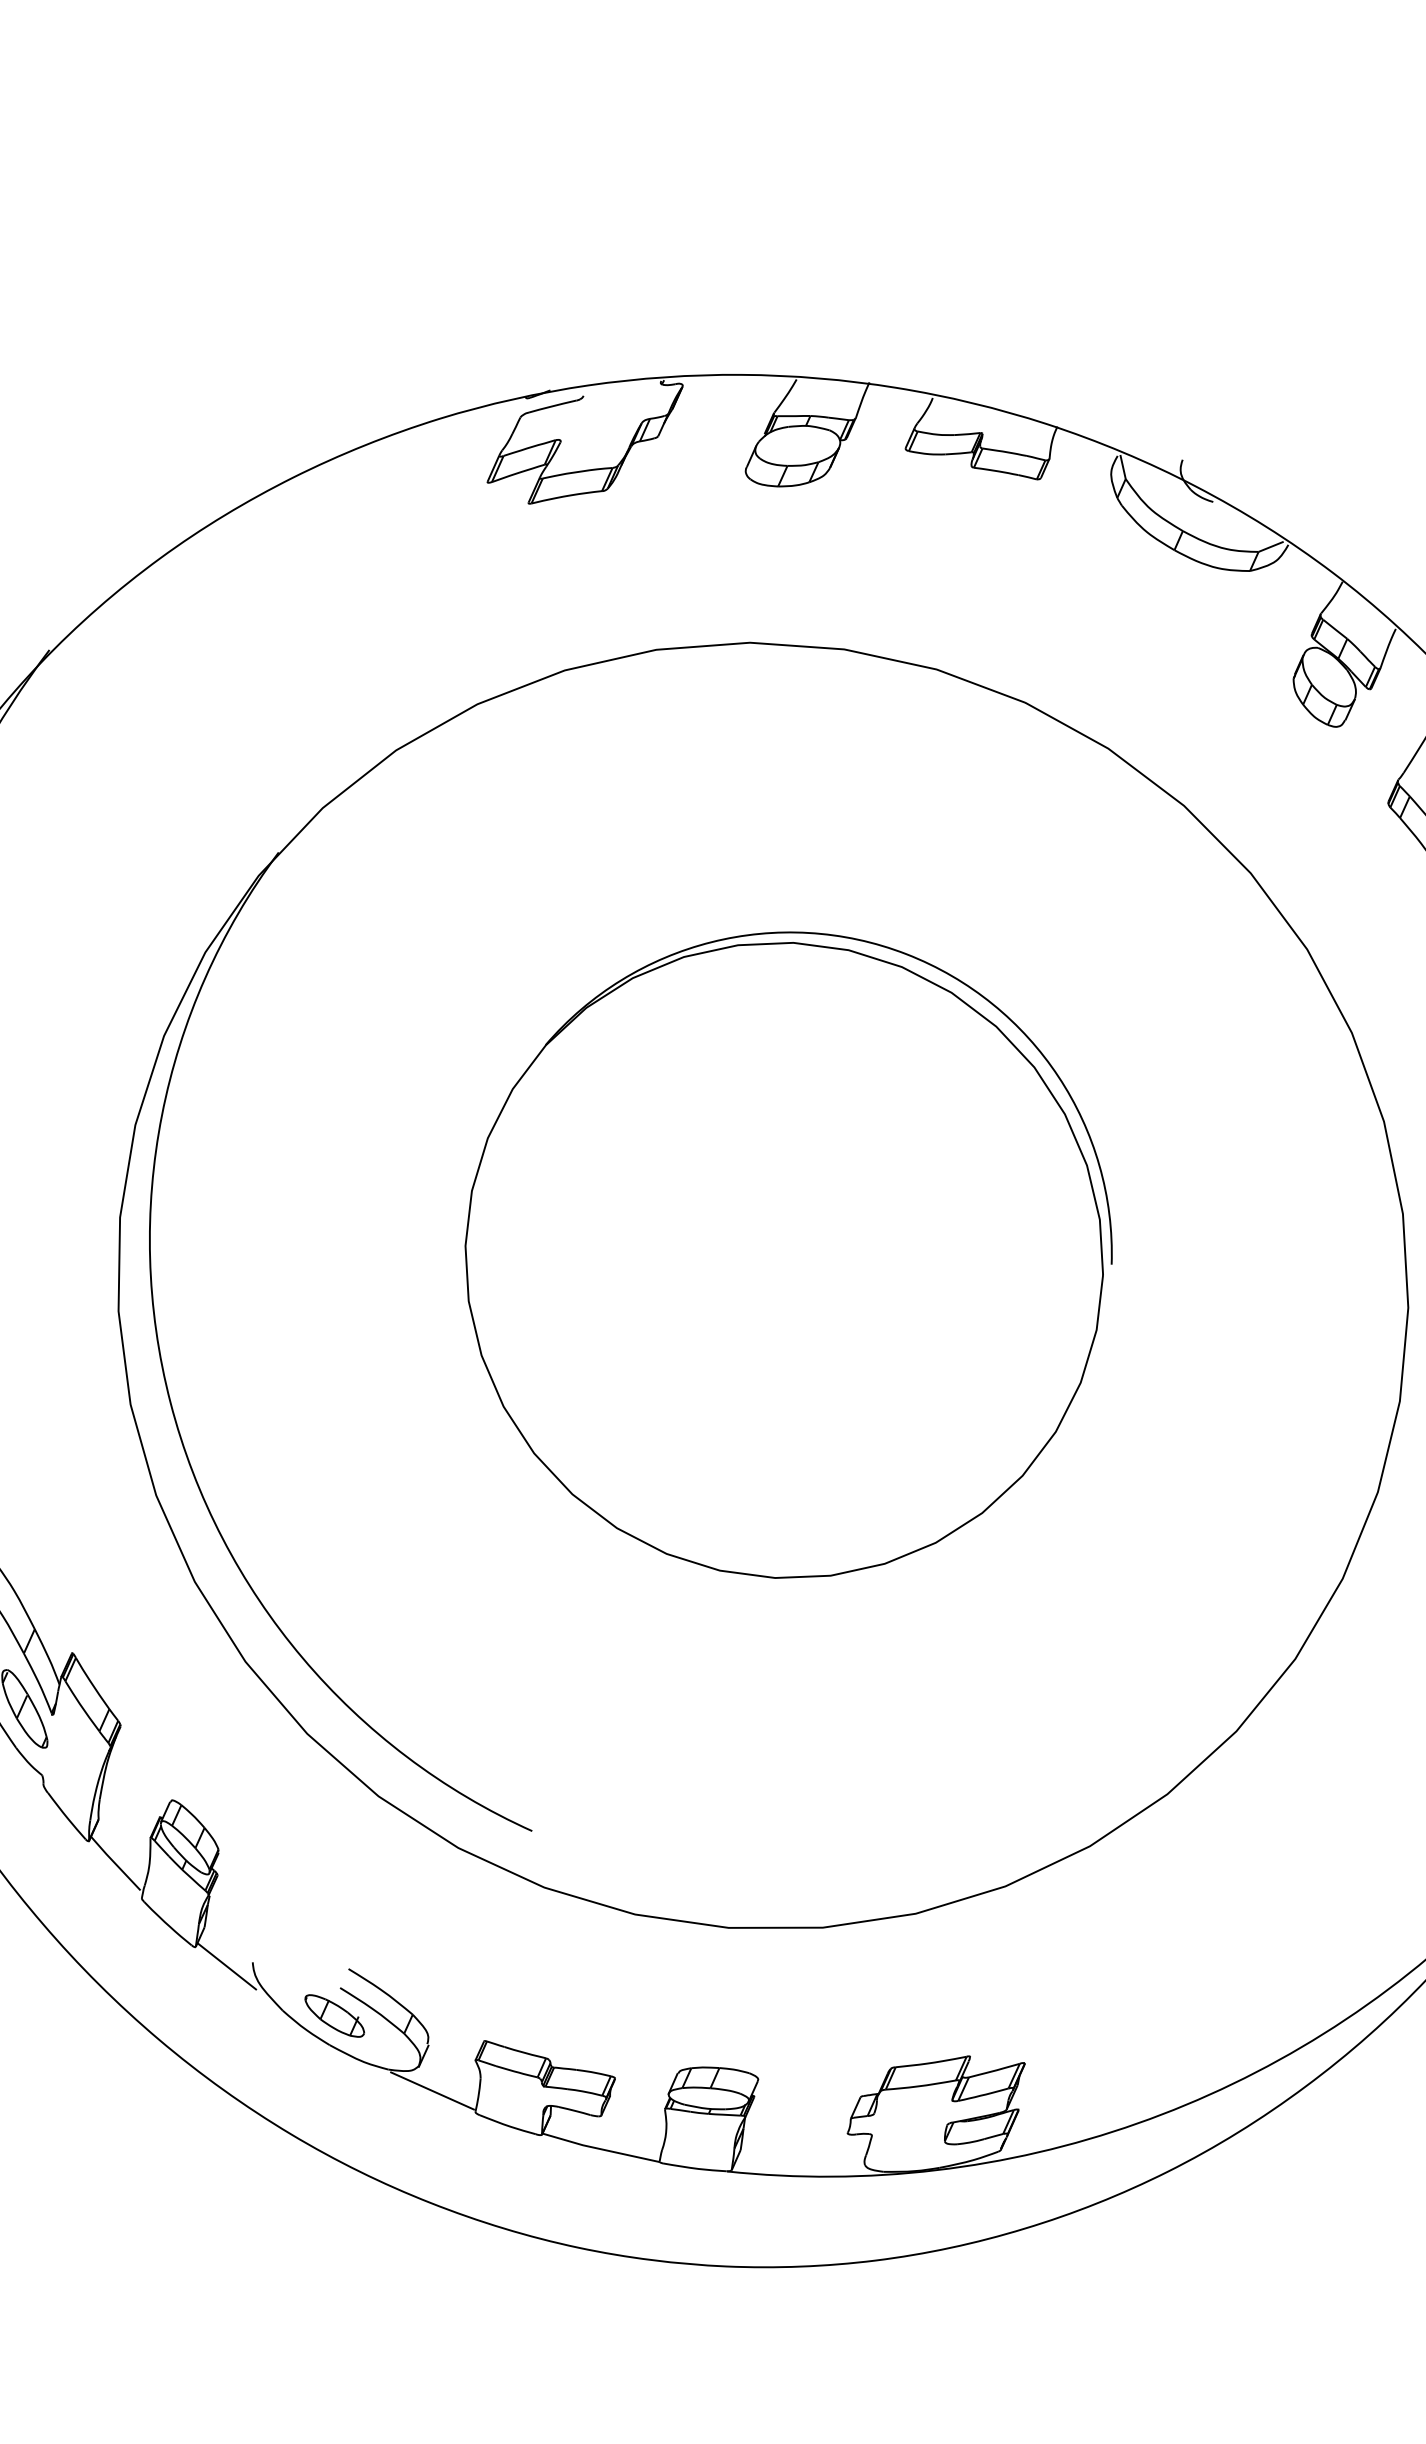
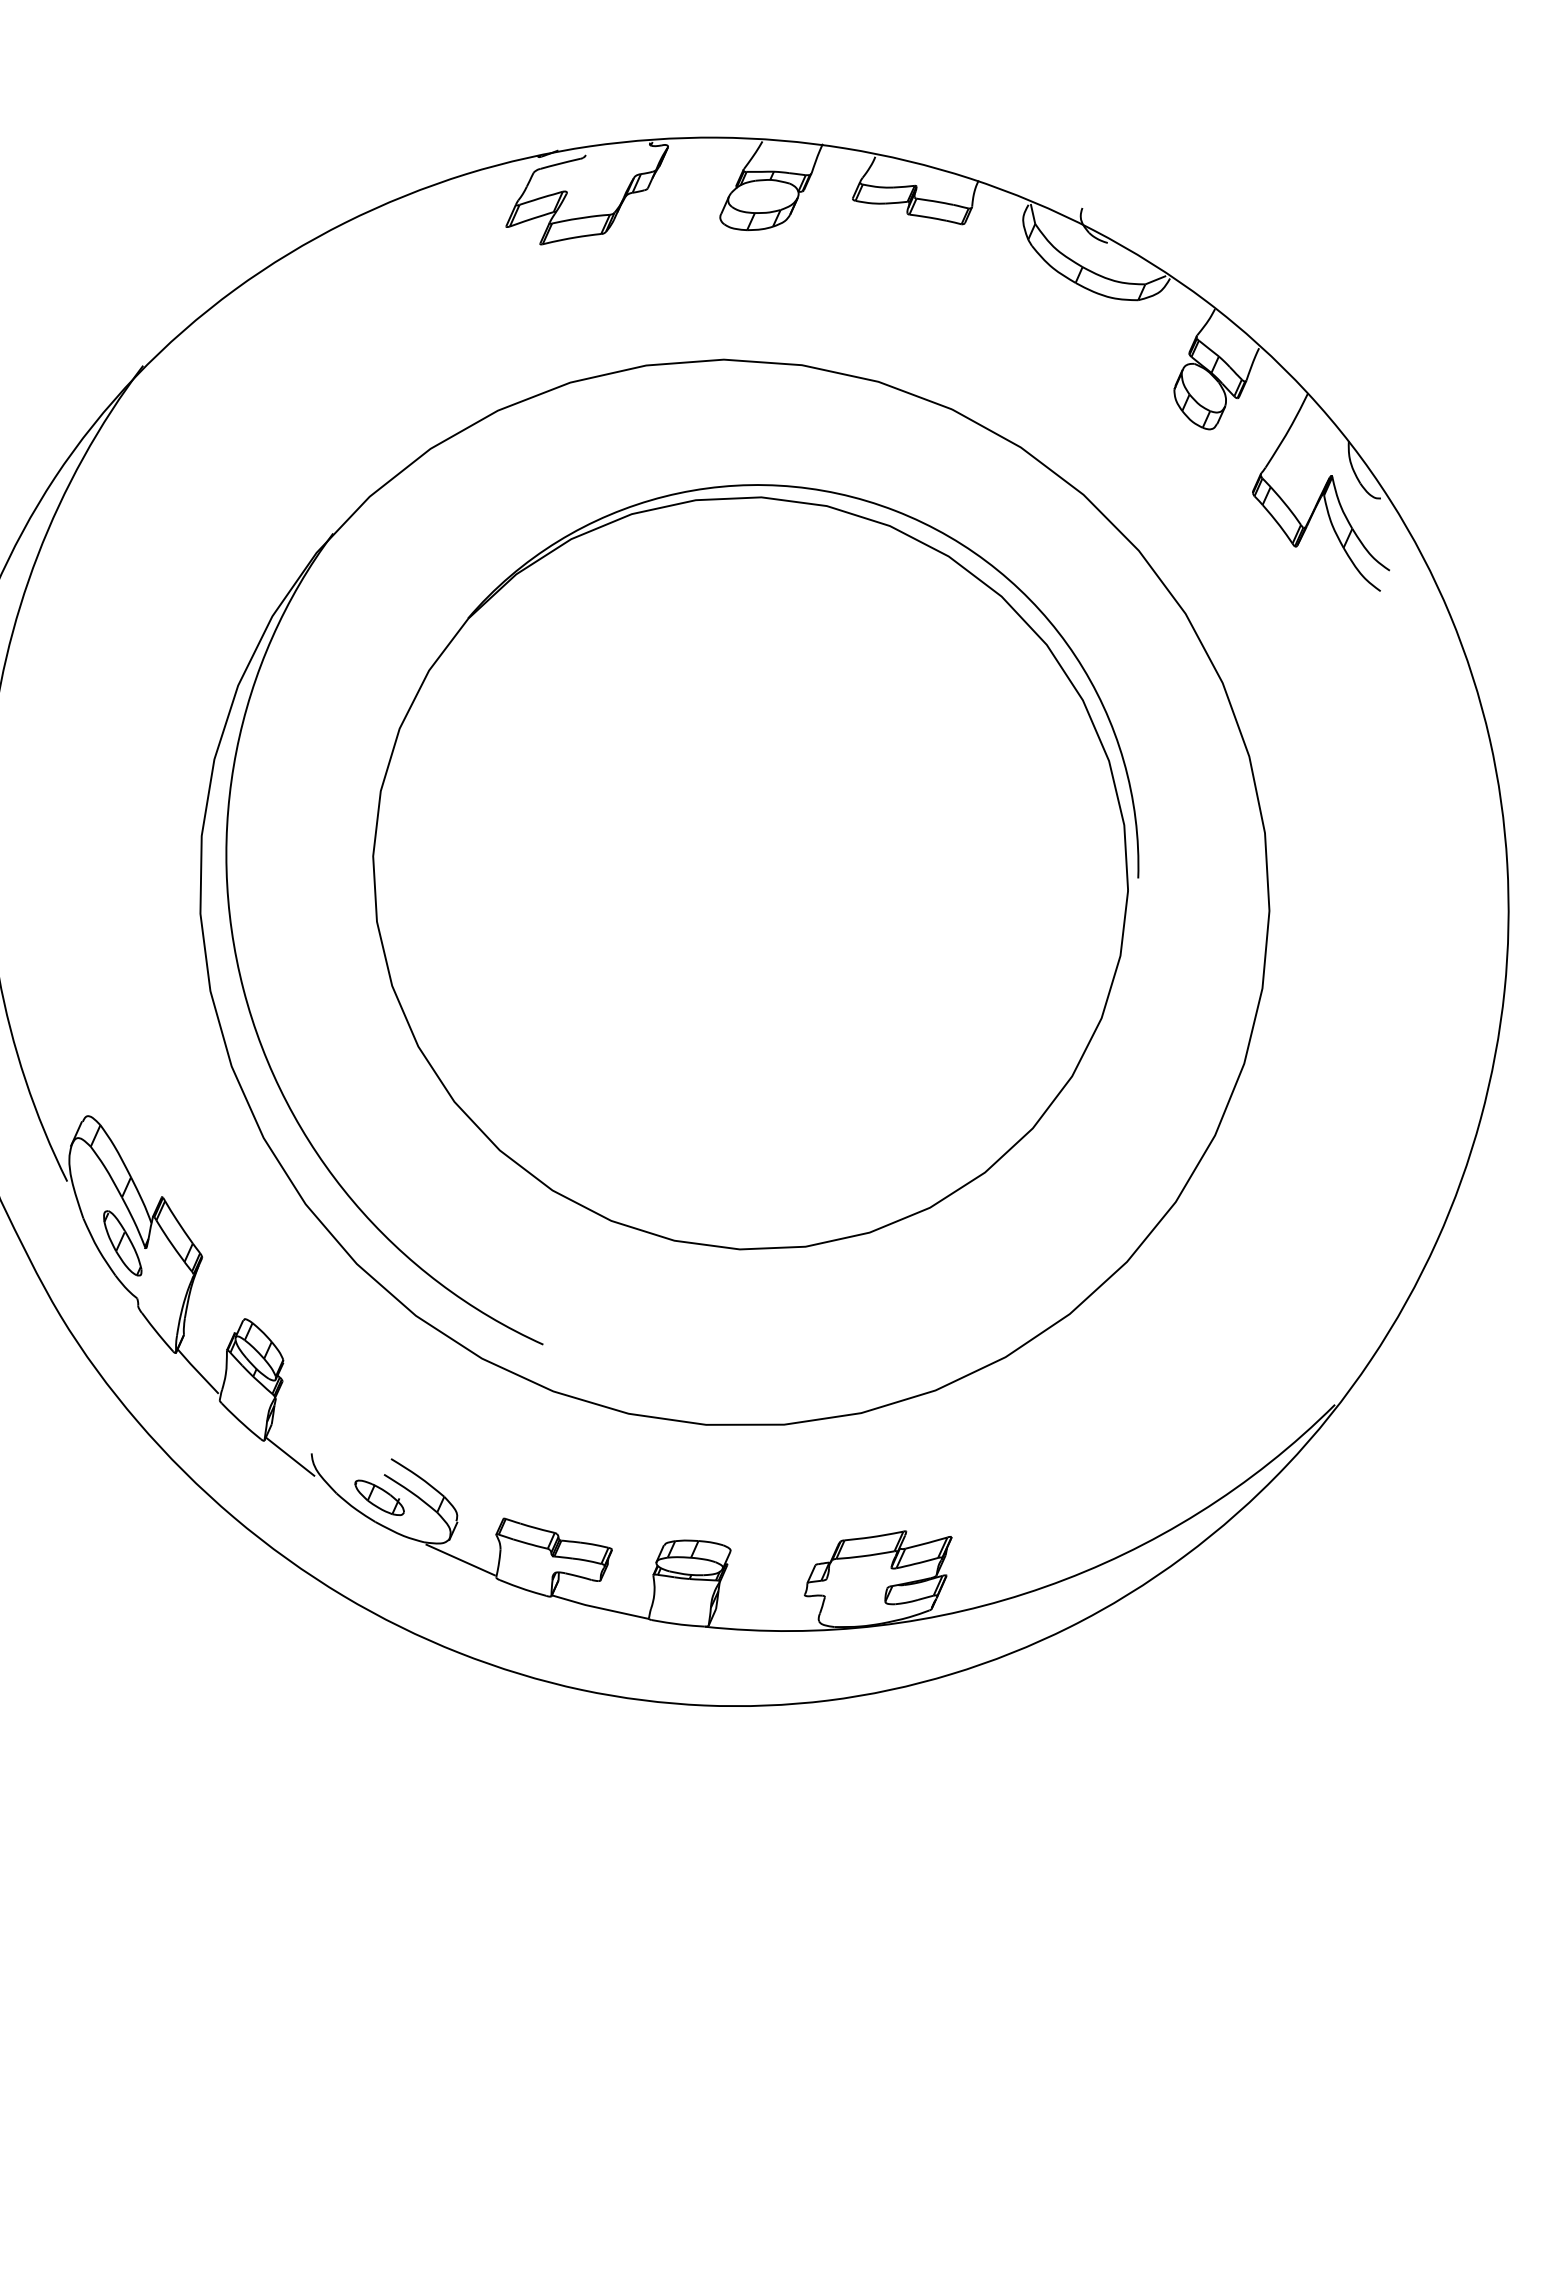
part: (788, 1255) -> (755, 867), size x1.43

